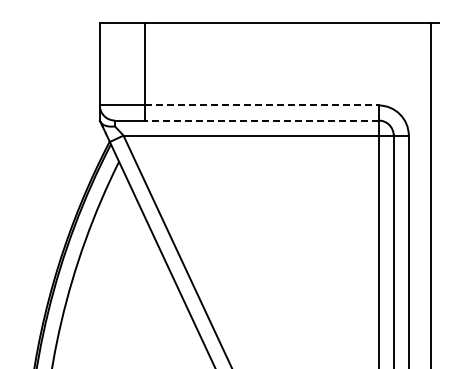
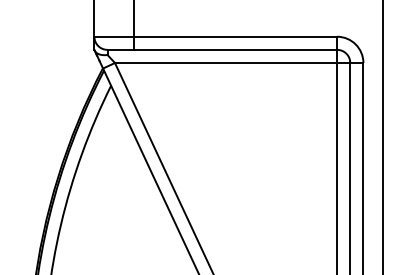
line: (261, 105) -> (235, 36), dashed -> solid
line: (261, 120) -> (235, 49), dashed -> solid

